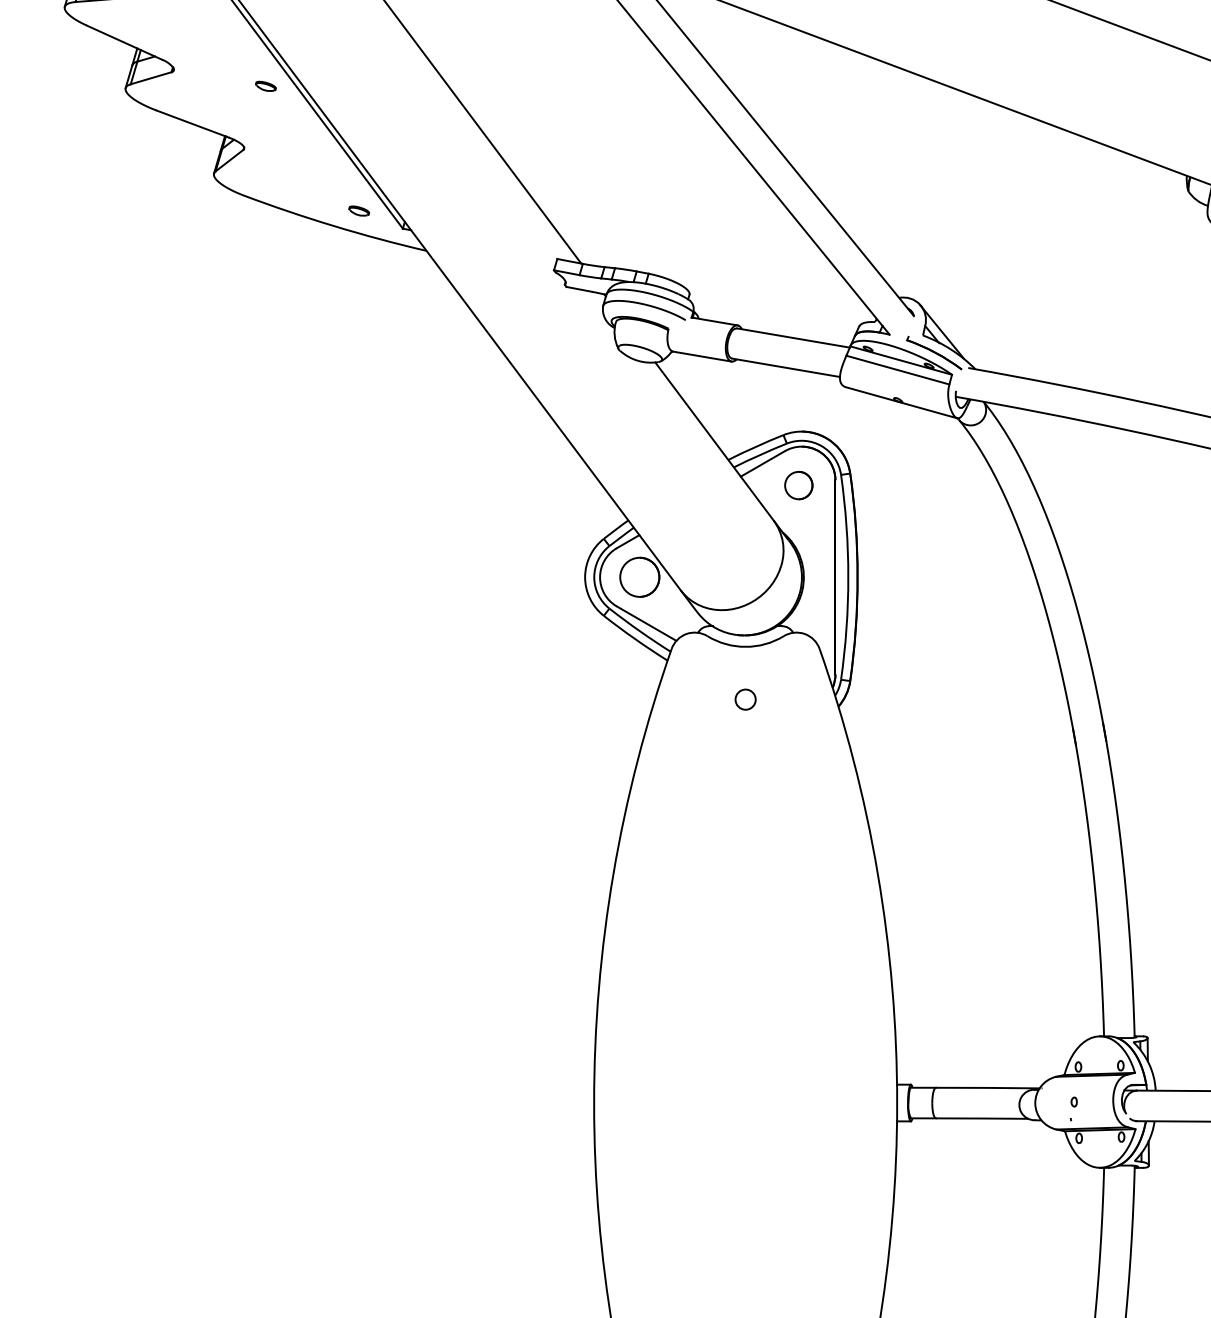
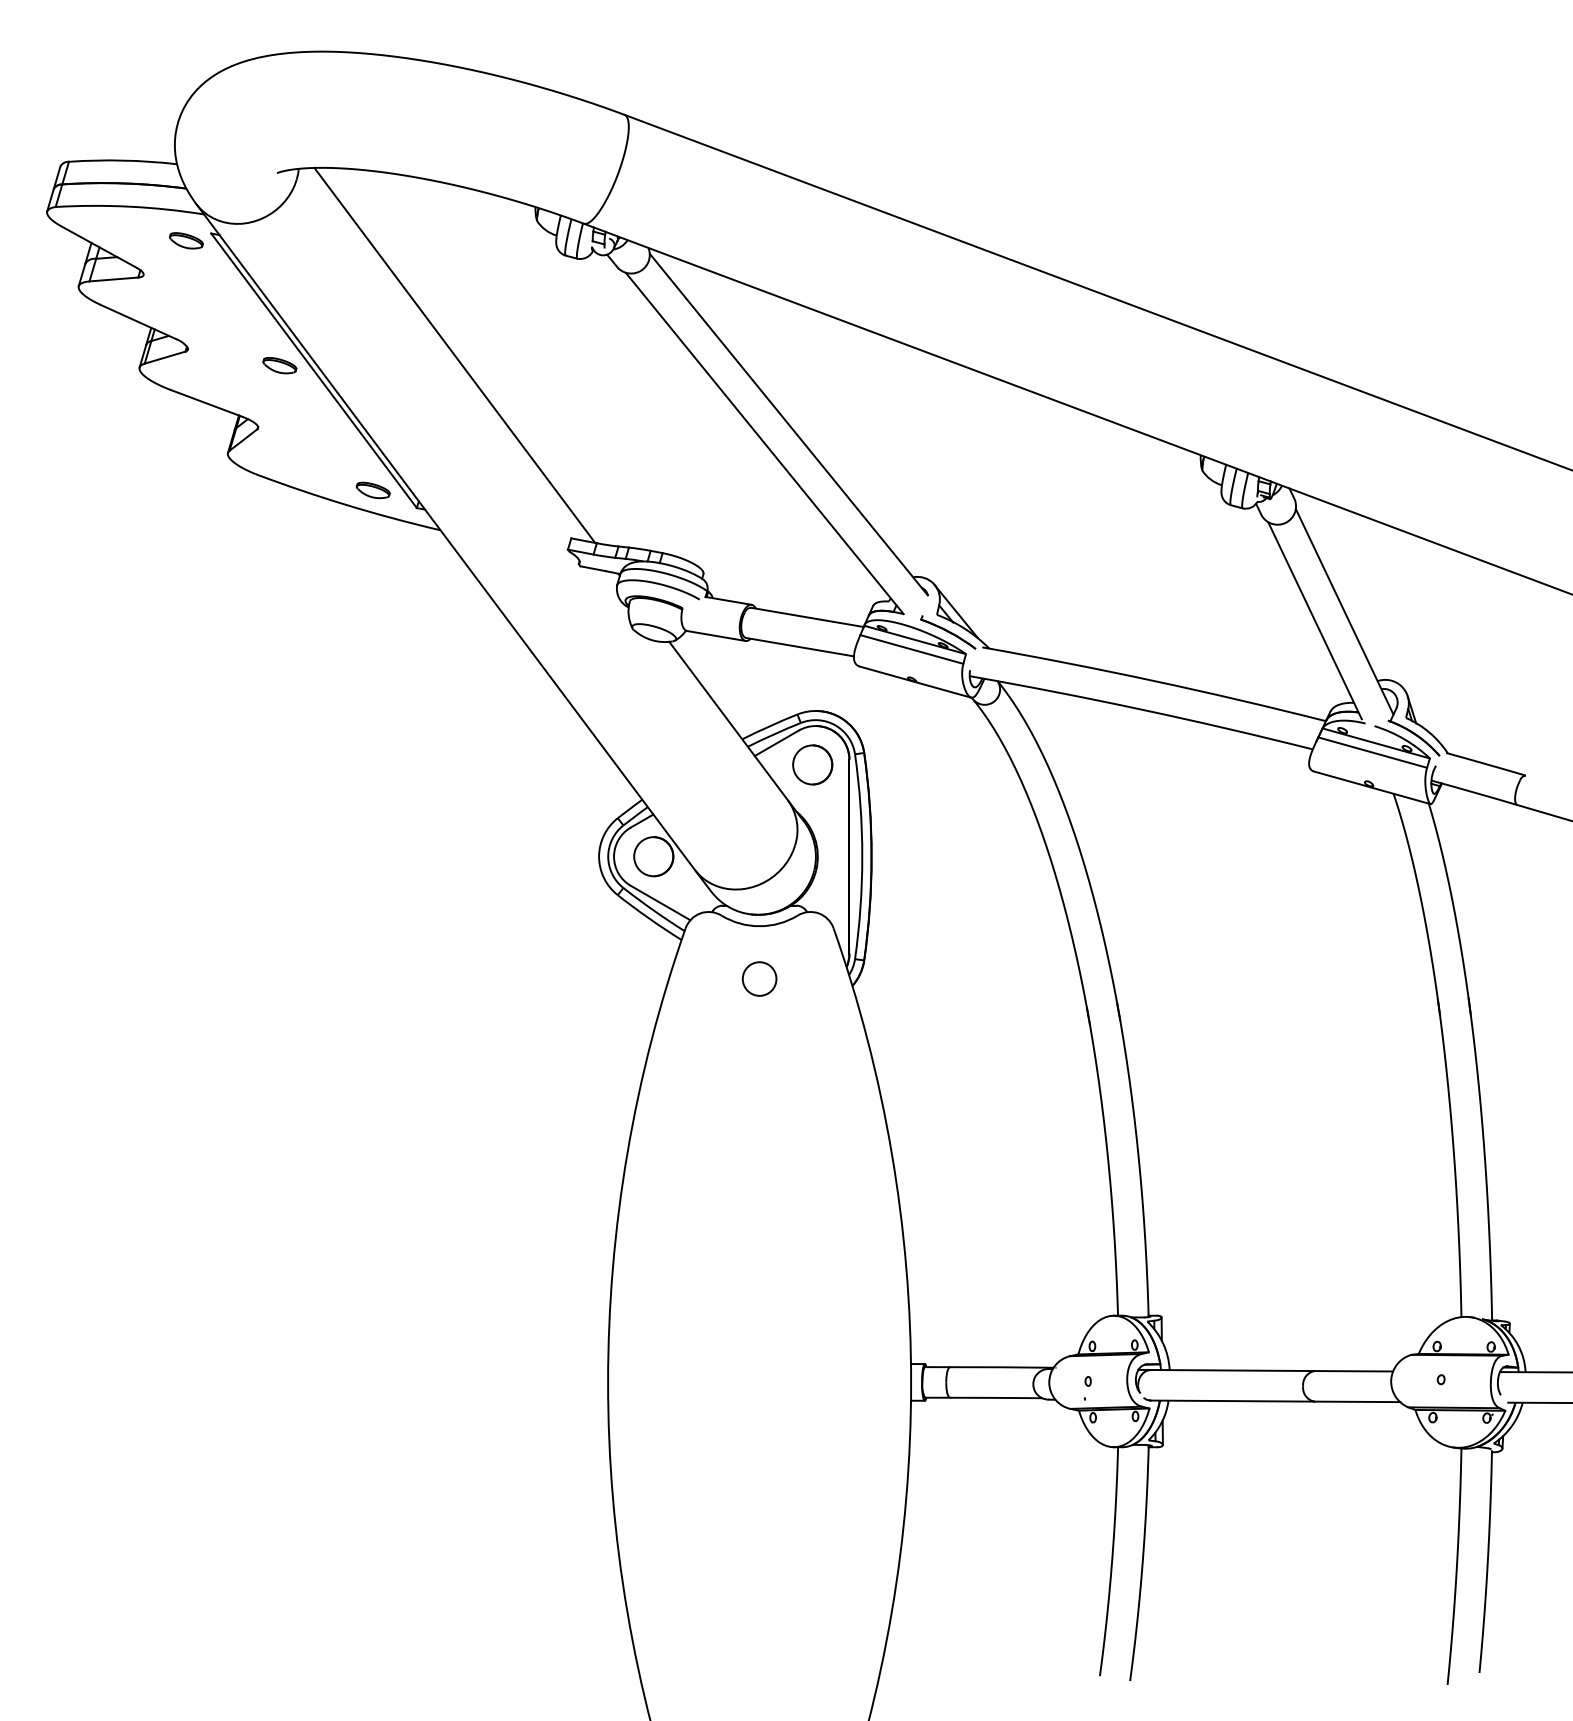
part: (265, 86) -> (279, 365), size x1.67
part: (358, 211) -> (372, 490), size x1.67
circle: (798, 485) -> (812, 764), size x1.43
circle: (745, 699) -> (759, 978), size x1.67

